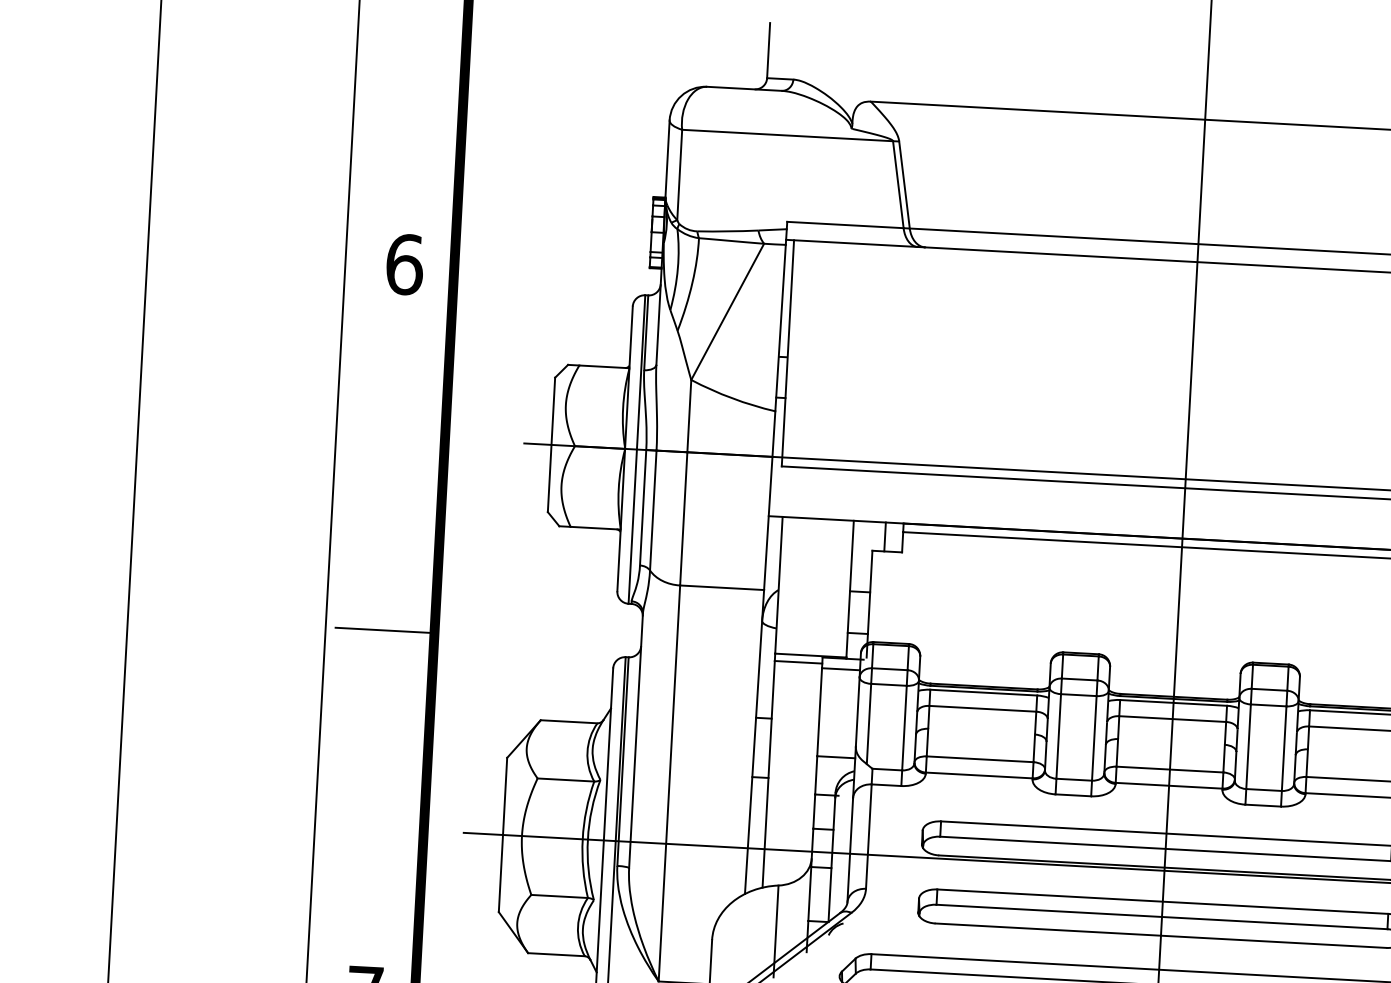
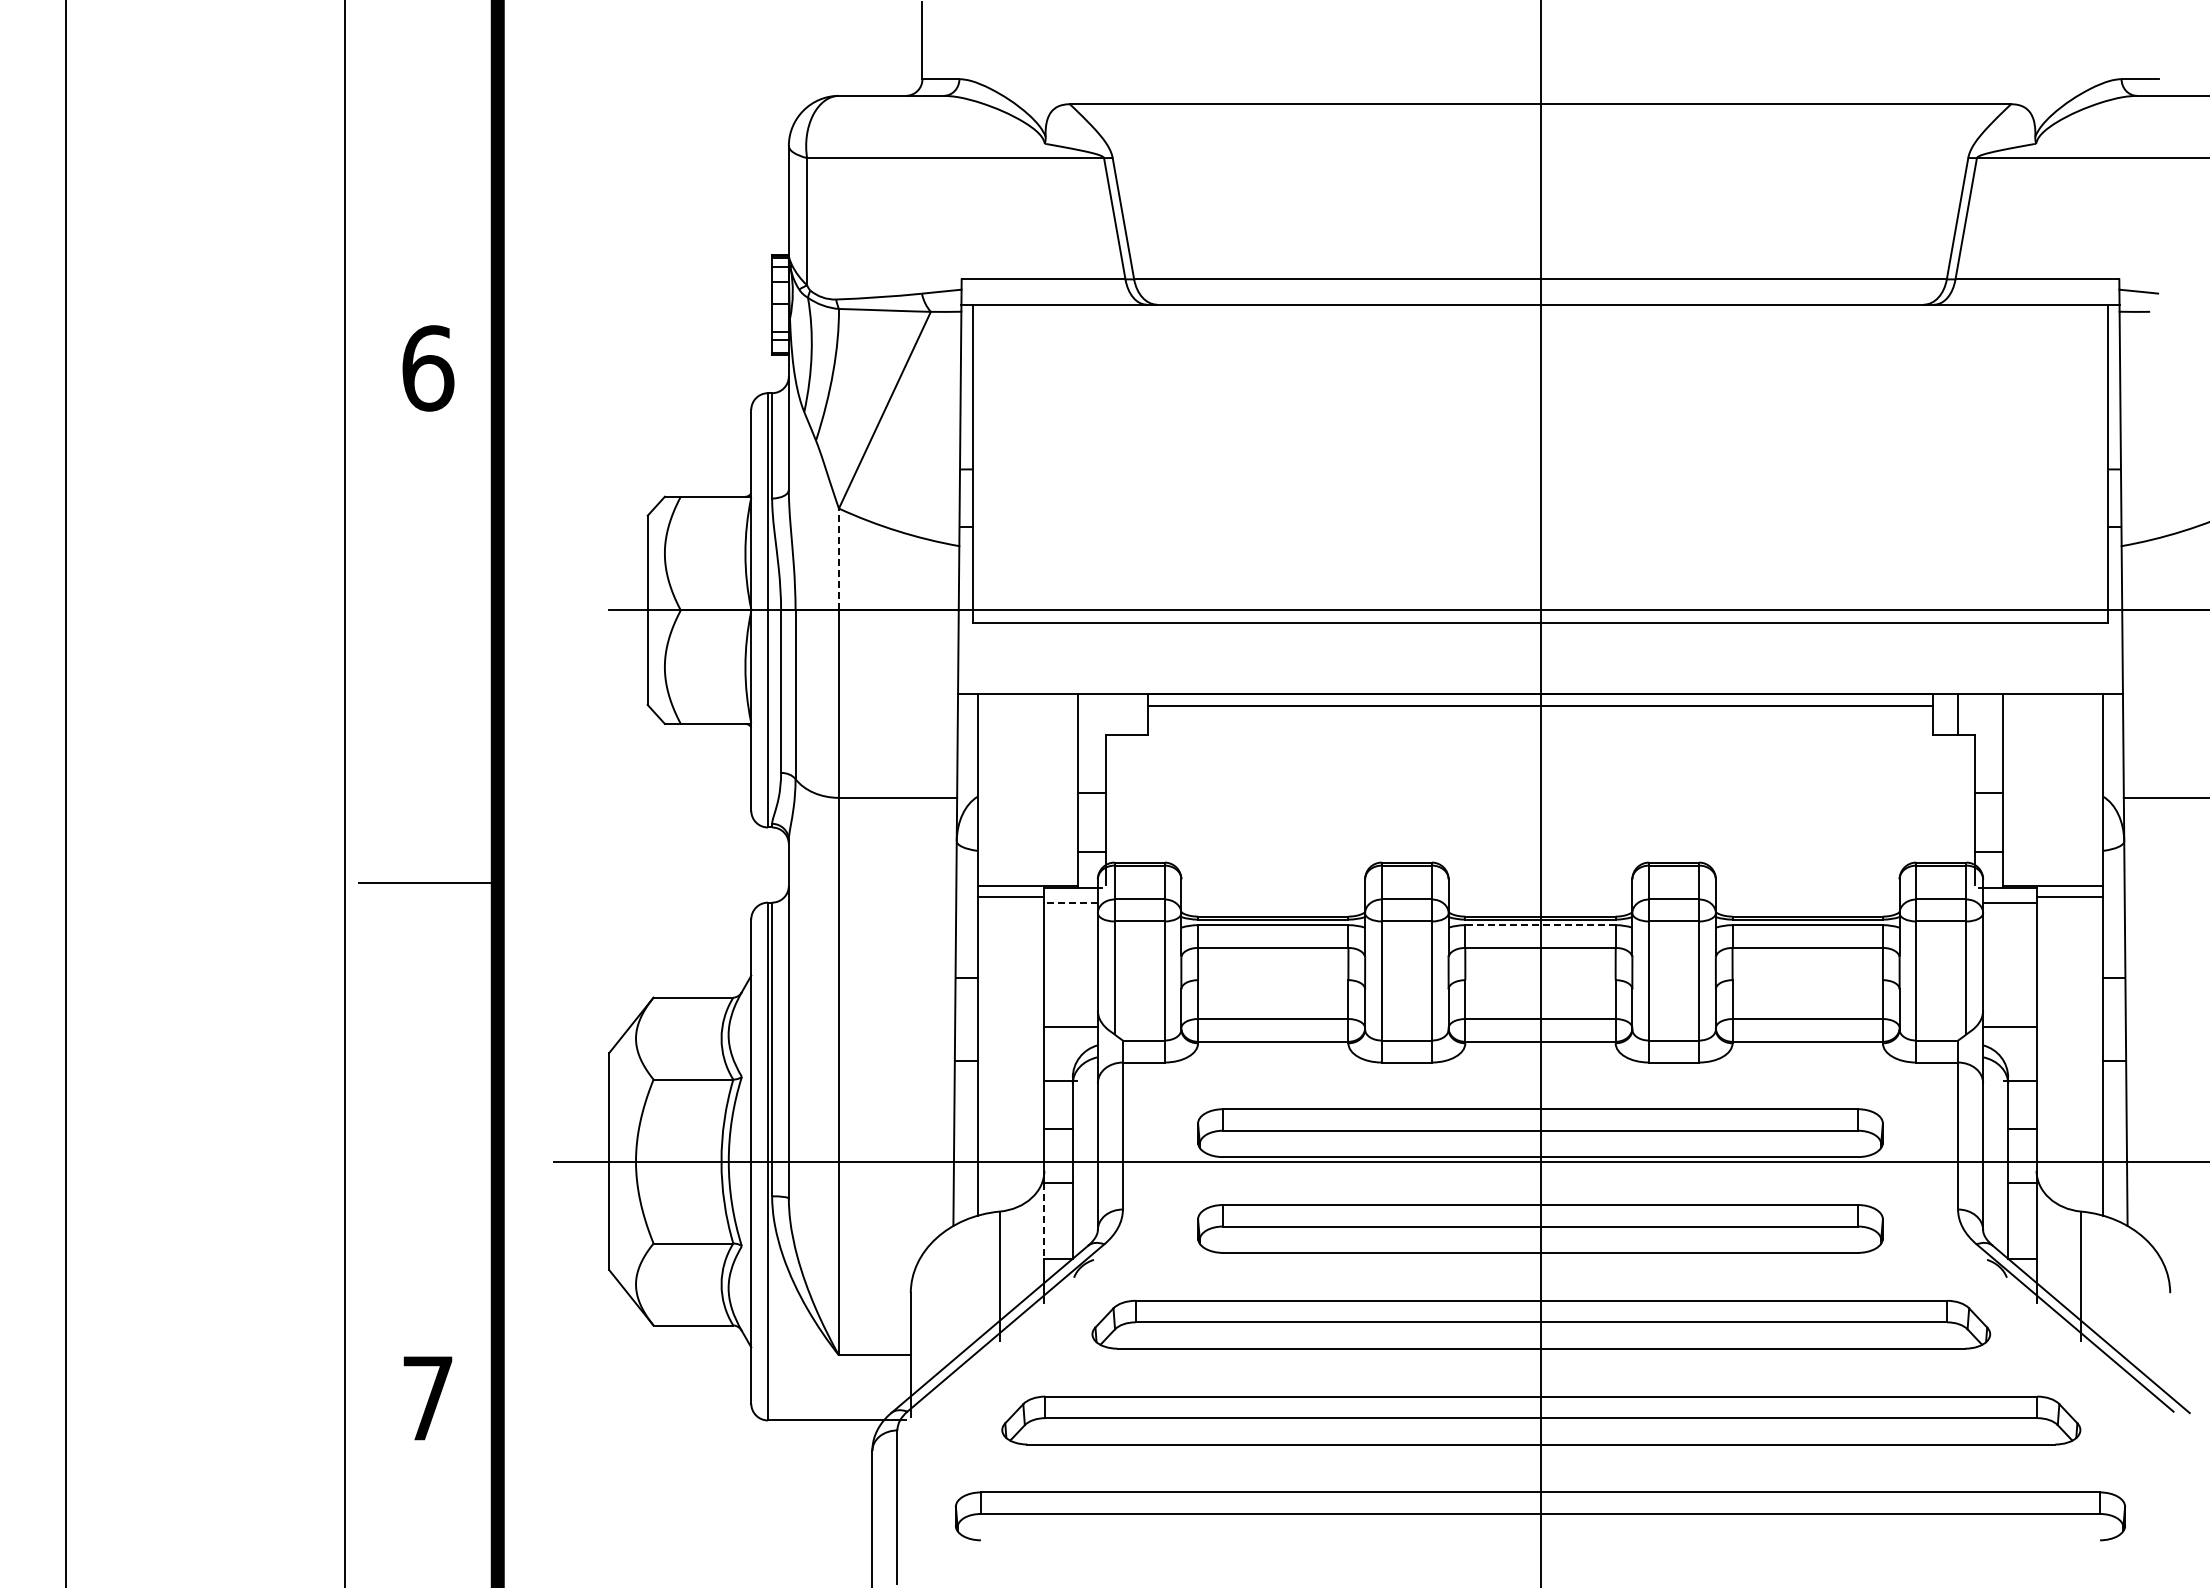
line: (688, 416) -> (838, 559), solid -> dashed
line: (884, 536) -> (1122, 713), removed
line: (841, 669) -> (1071, 903), solid -> dashed
line: (1173, 703) -> (1540, 925), solid -> dashed
line: (809, 894) -> (1044, 1221), solid -> dashed

